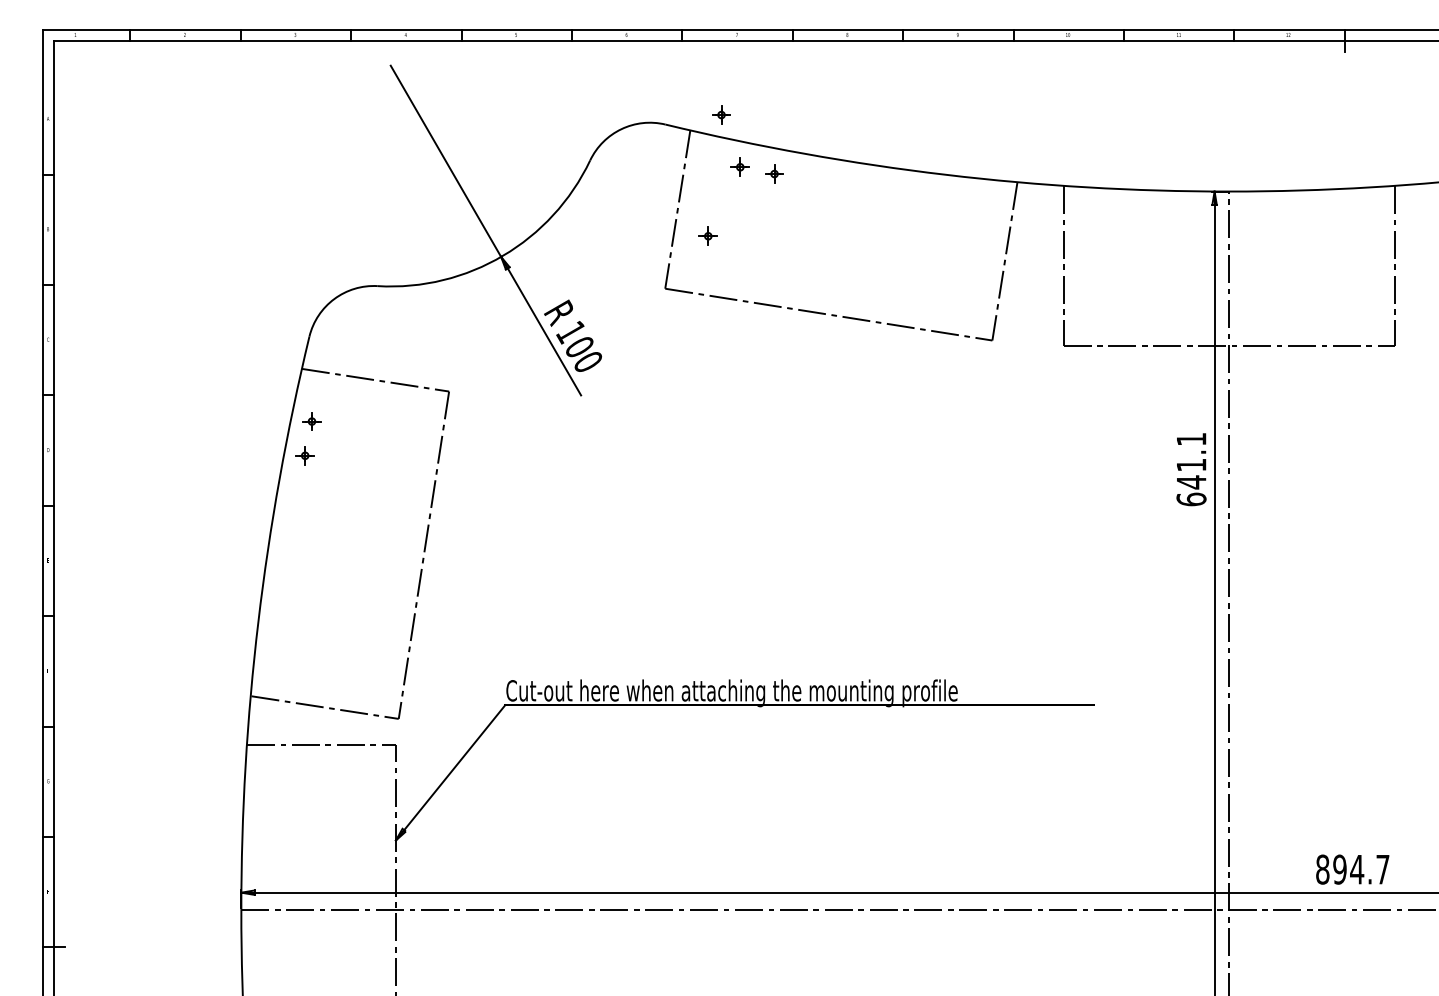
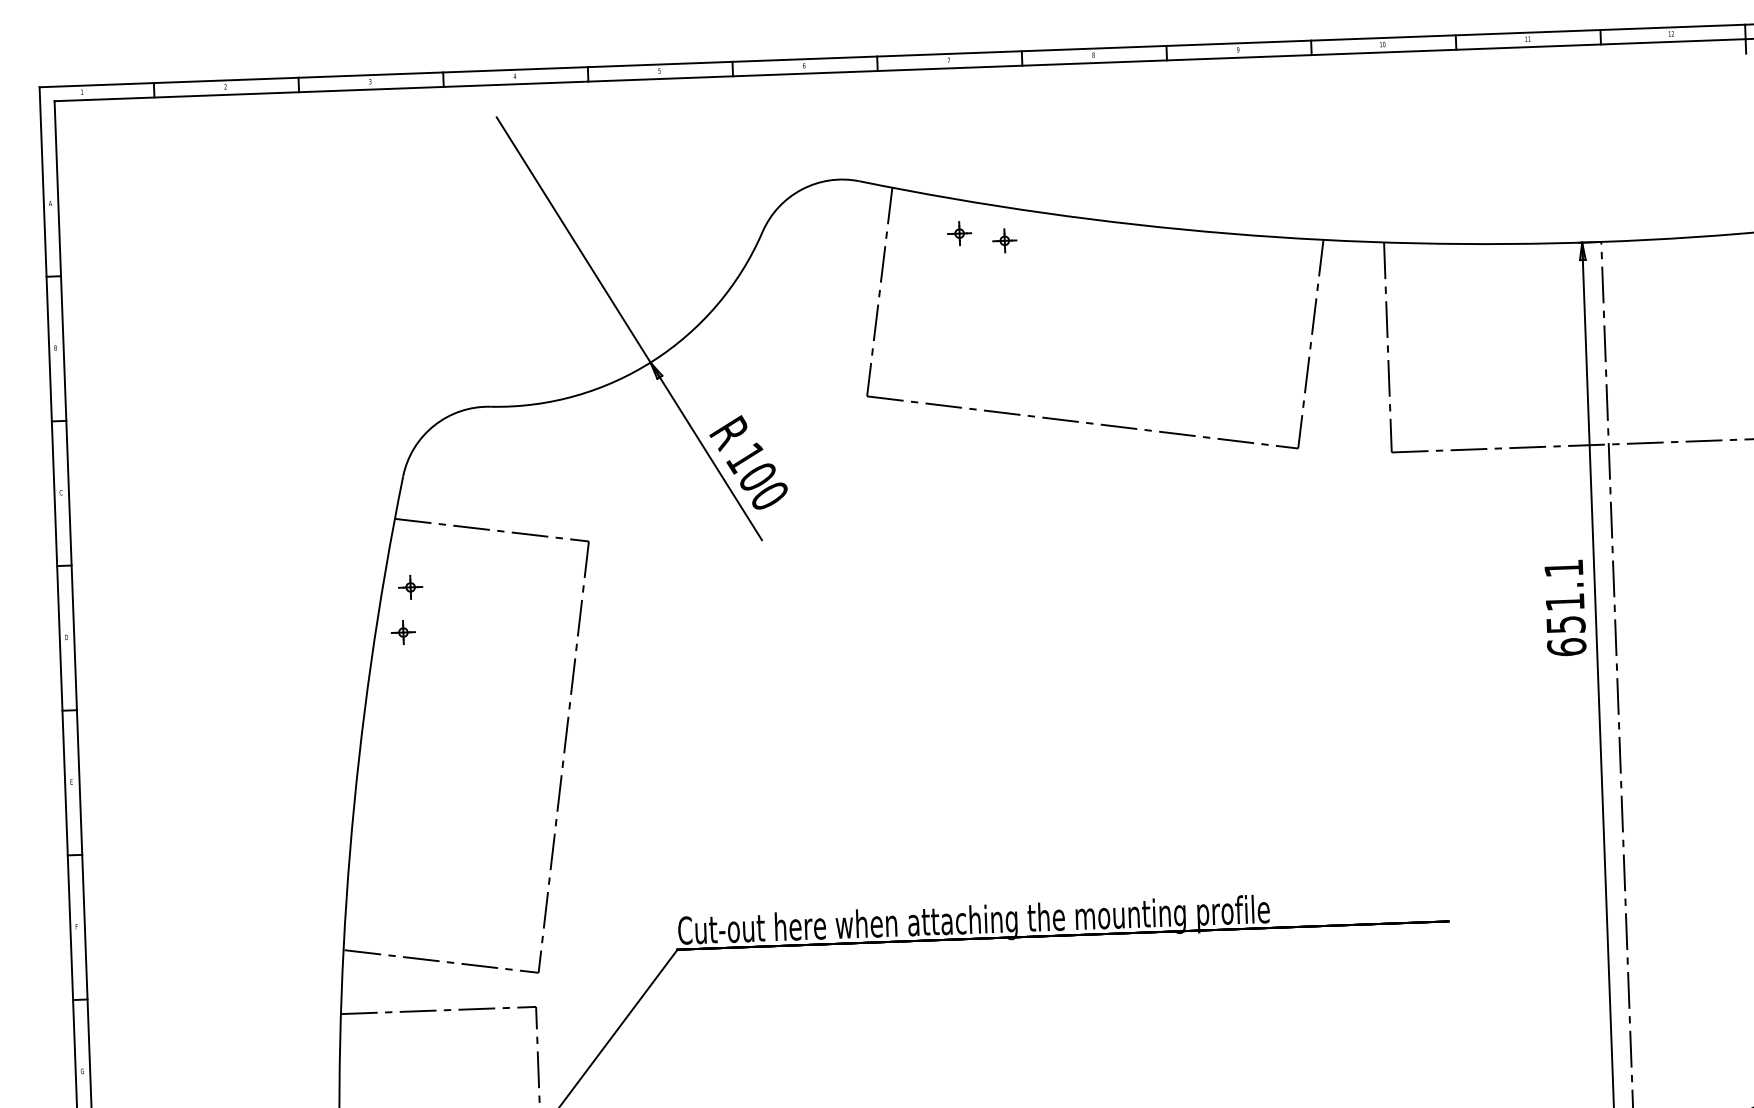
part: (721, 114) -> (932, 165), removed
part: (707, 235) -> (919, 324), removed
text: (1191, 482) -> (1565, 624), 641.1 -> 651.1

